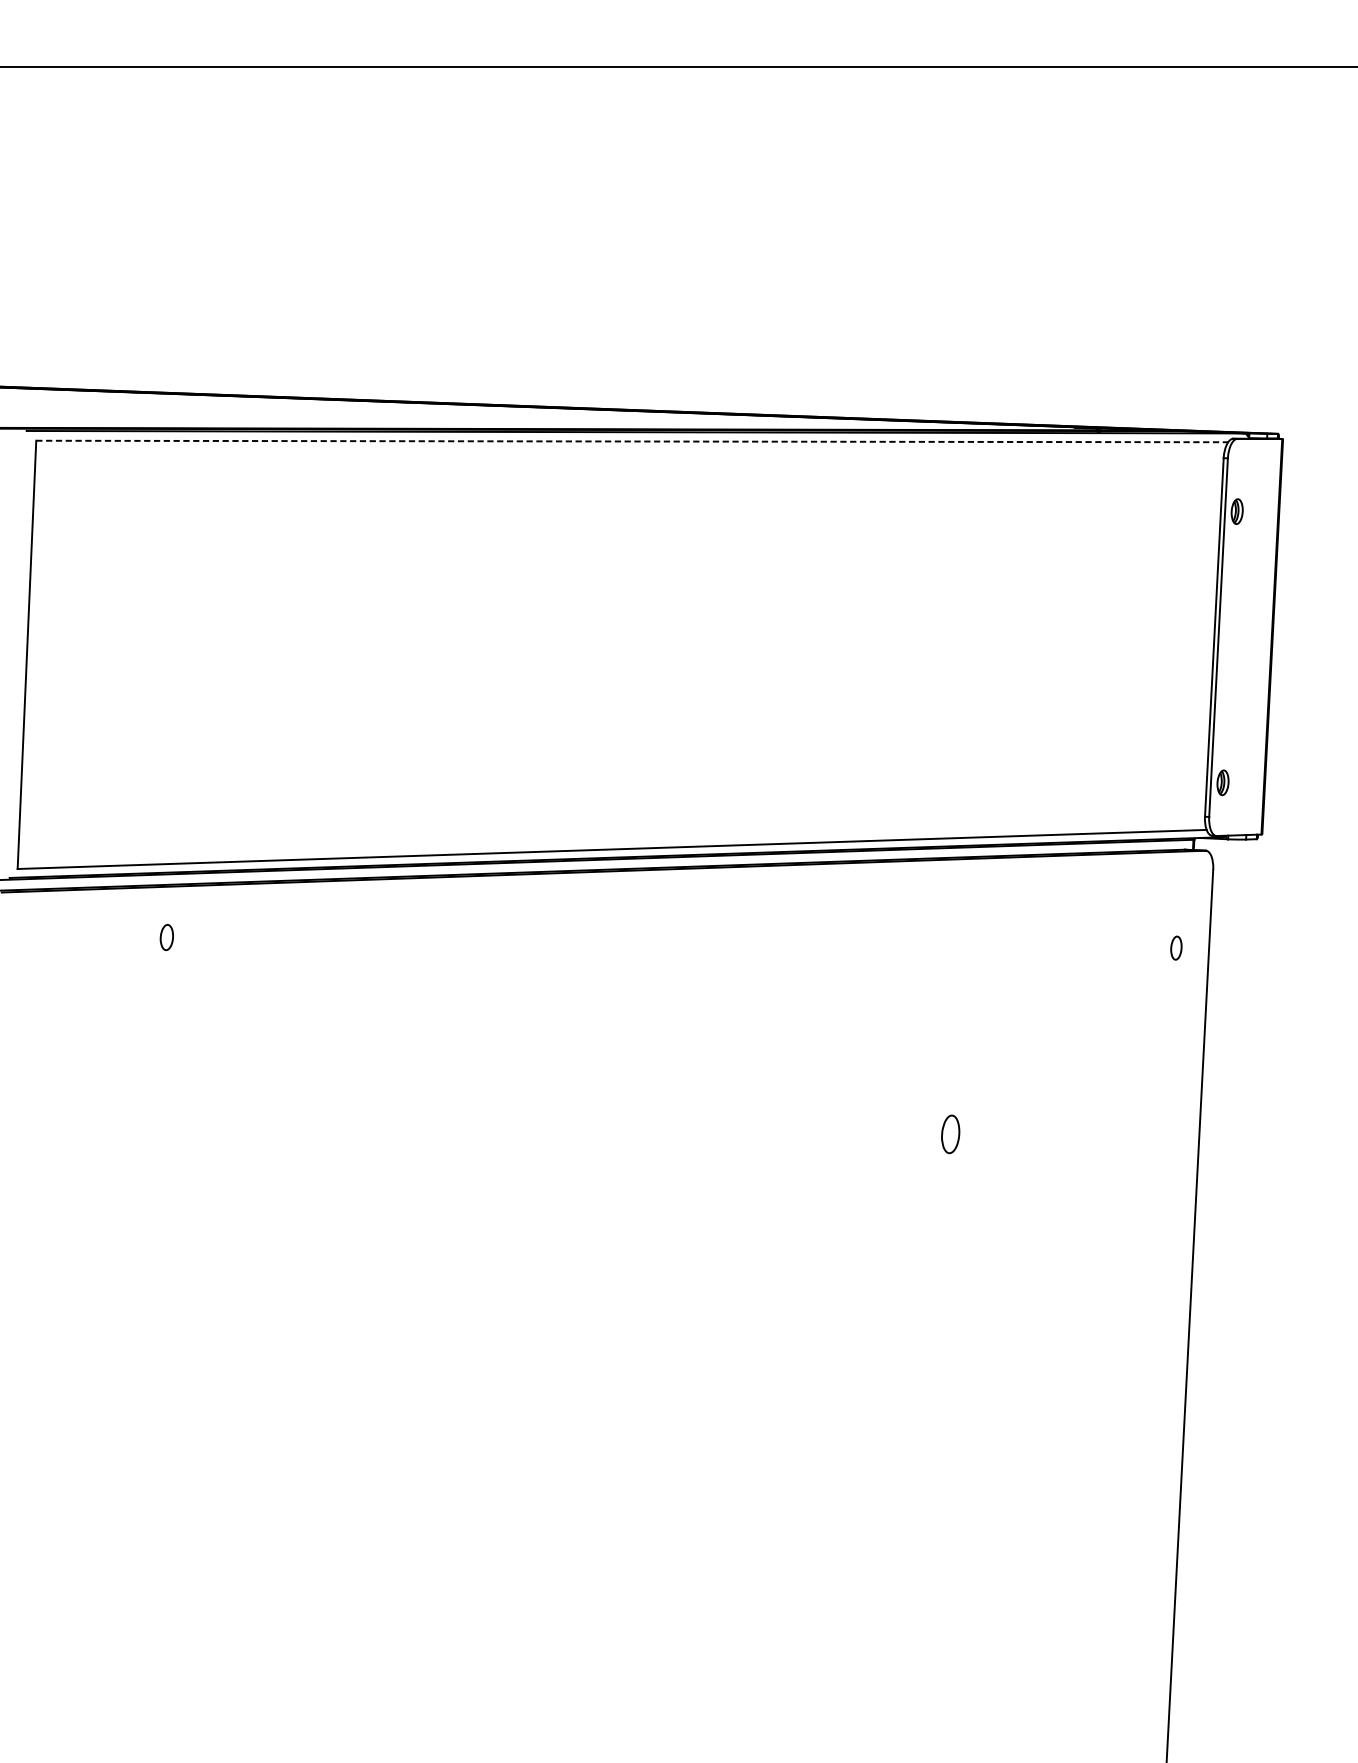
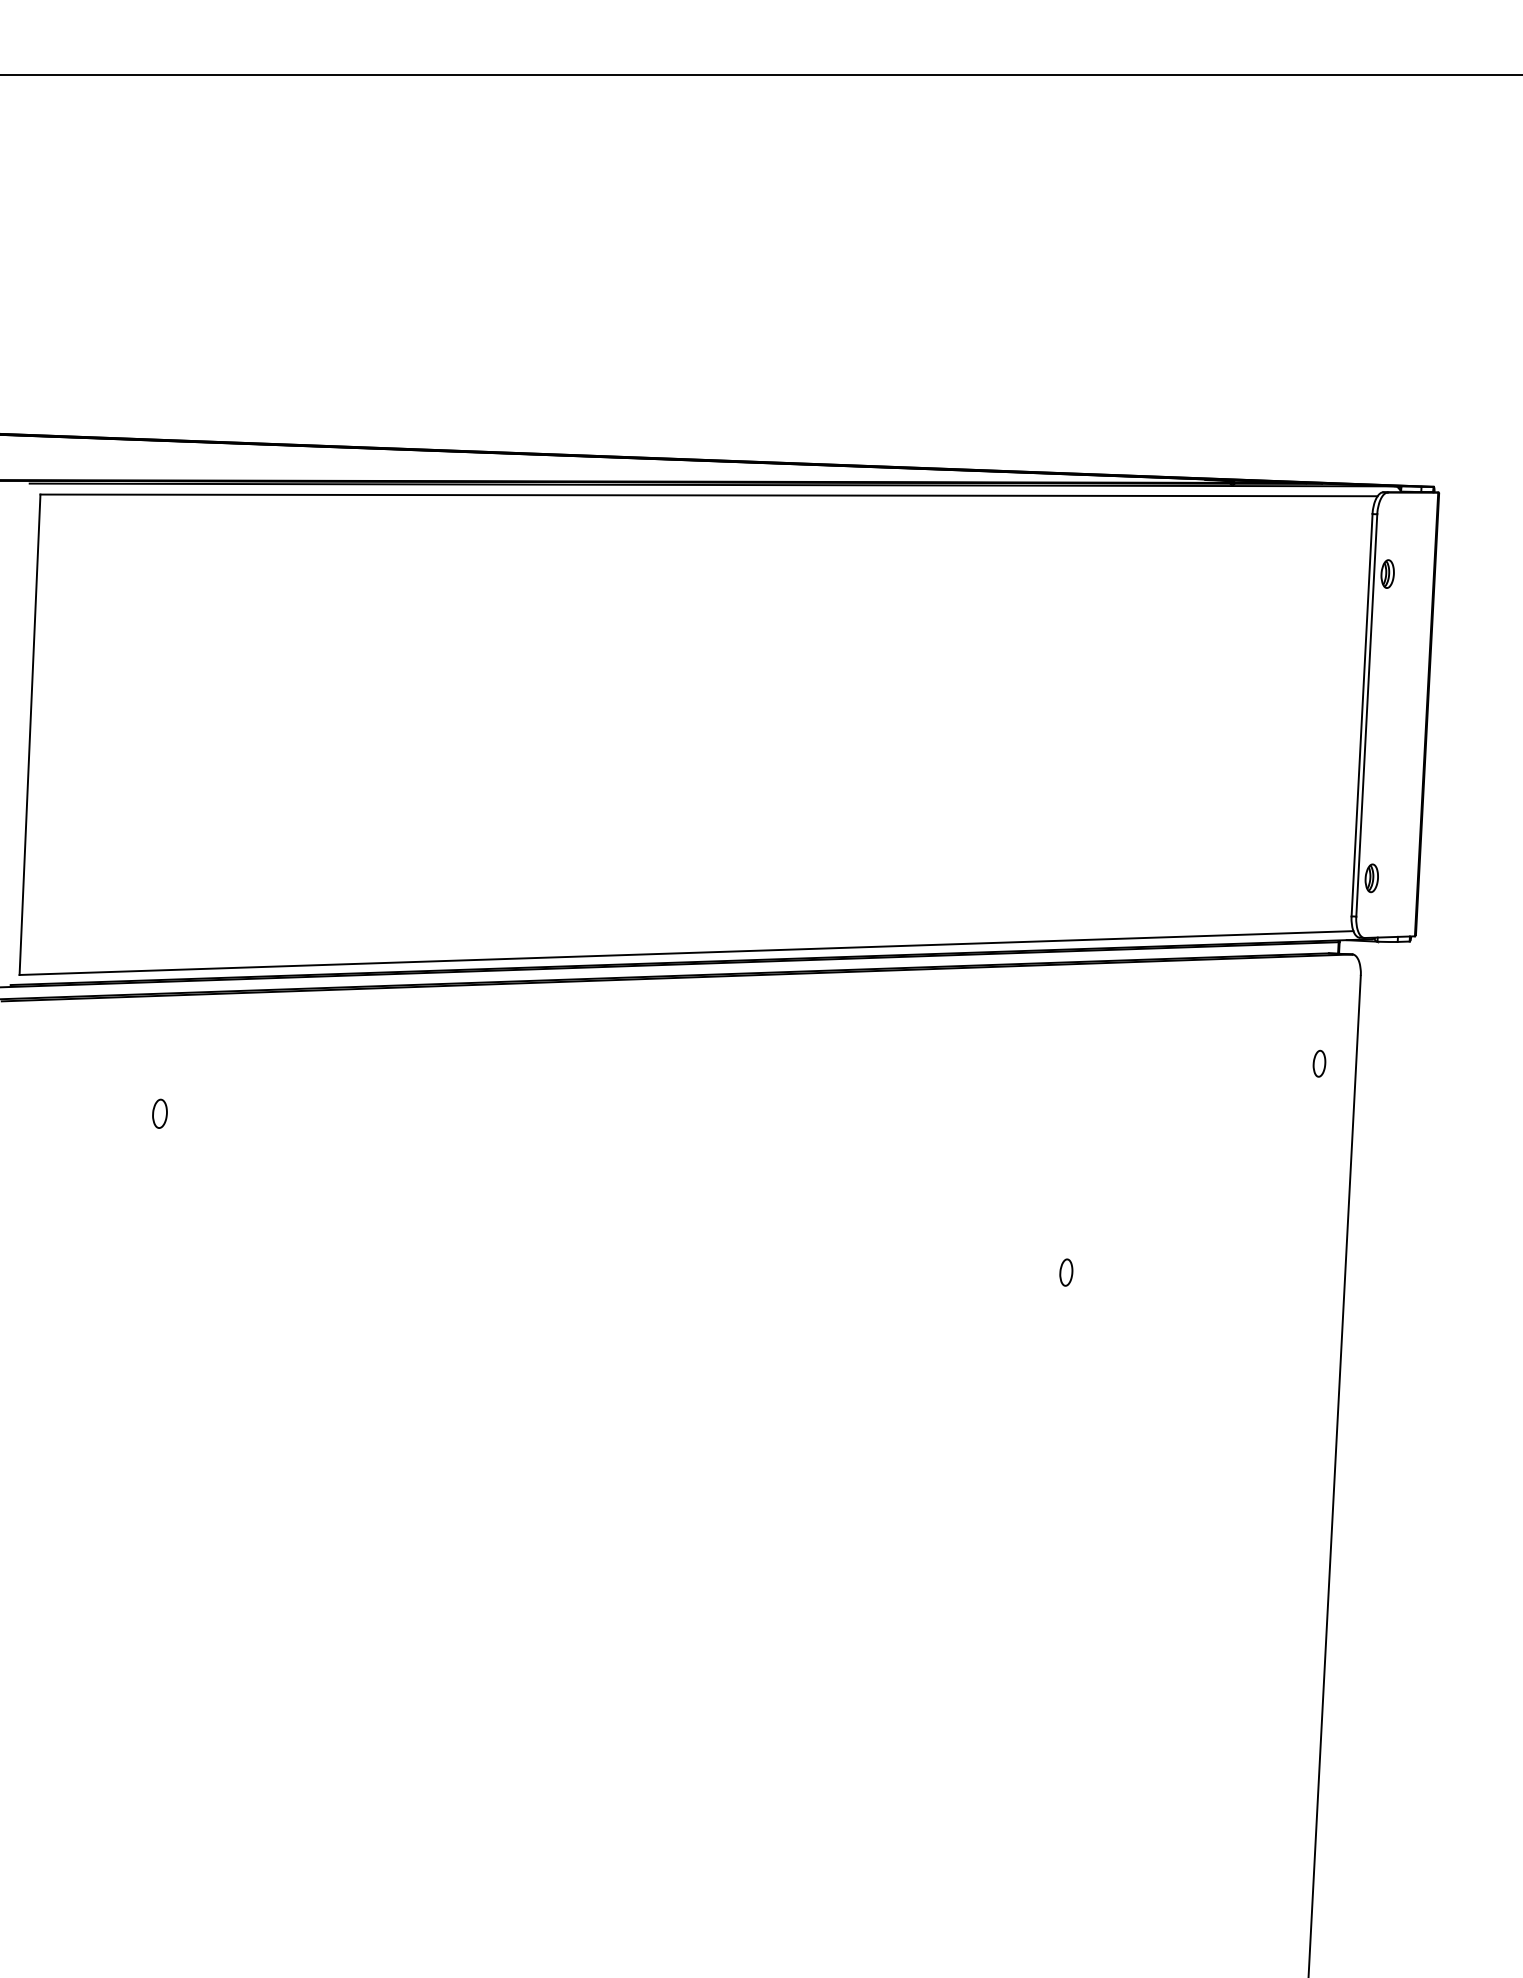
line: (632, 441) -> (709, 495), dashed -> solid
part: (166, 937) -> (159, 1113), moved
part: (950, 1134) -> (1066, 1272), size x0.62

